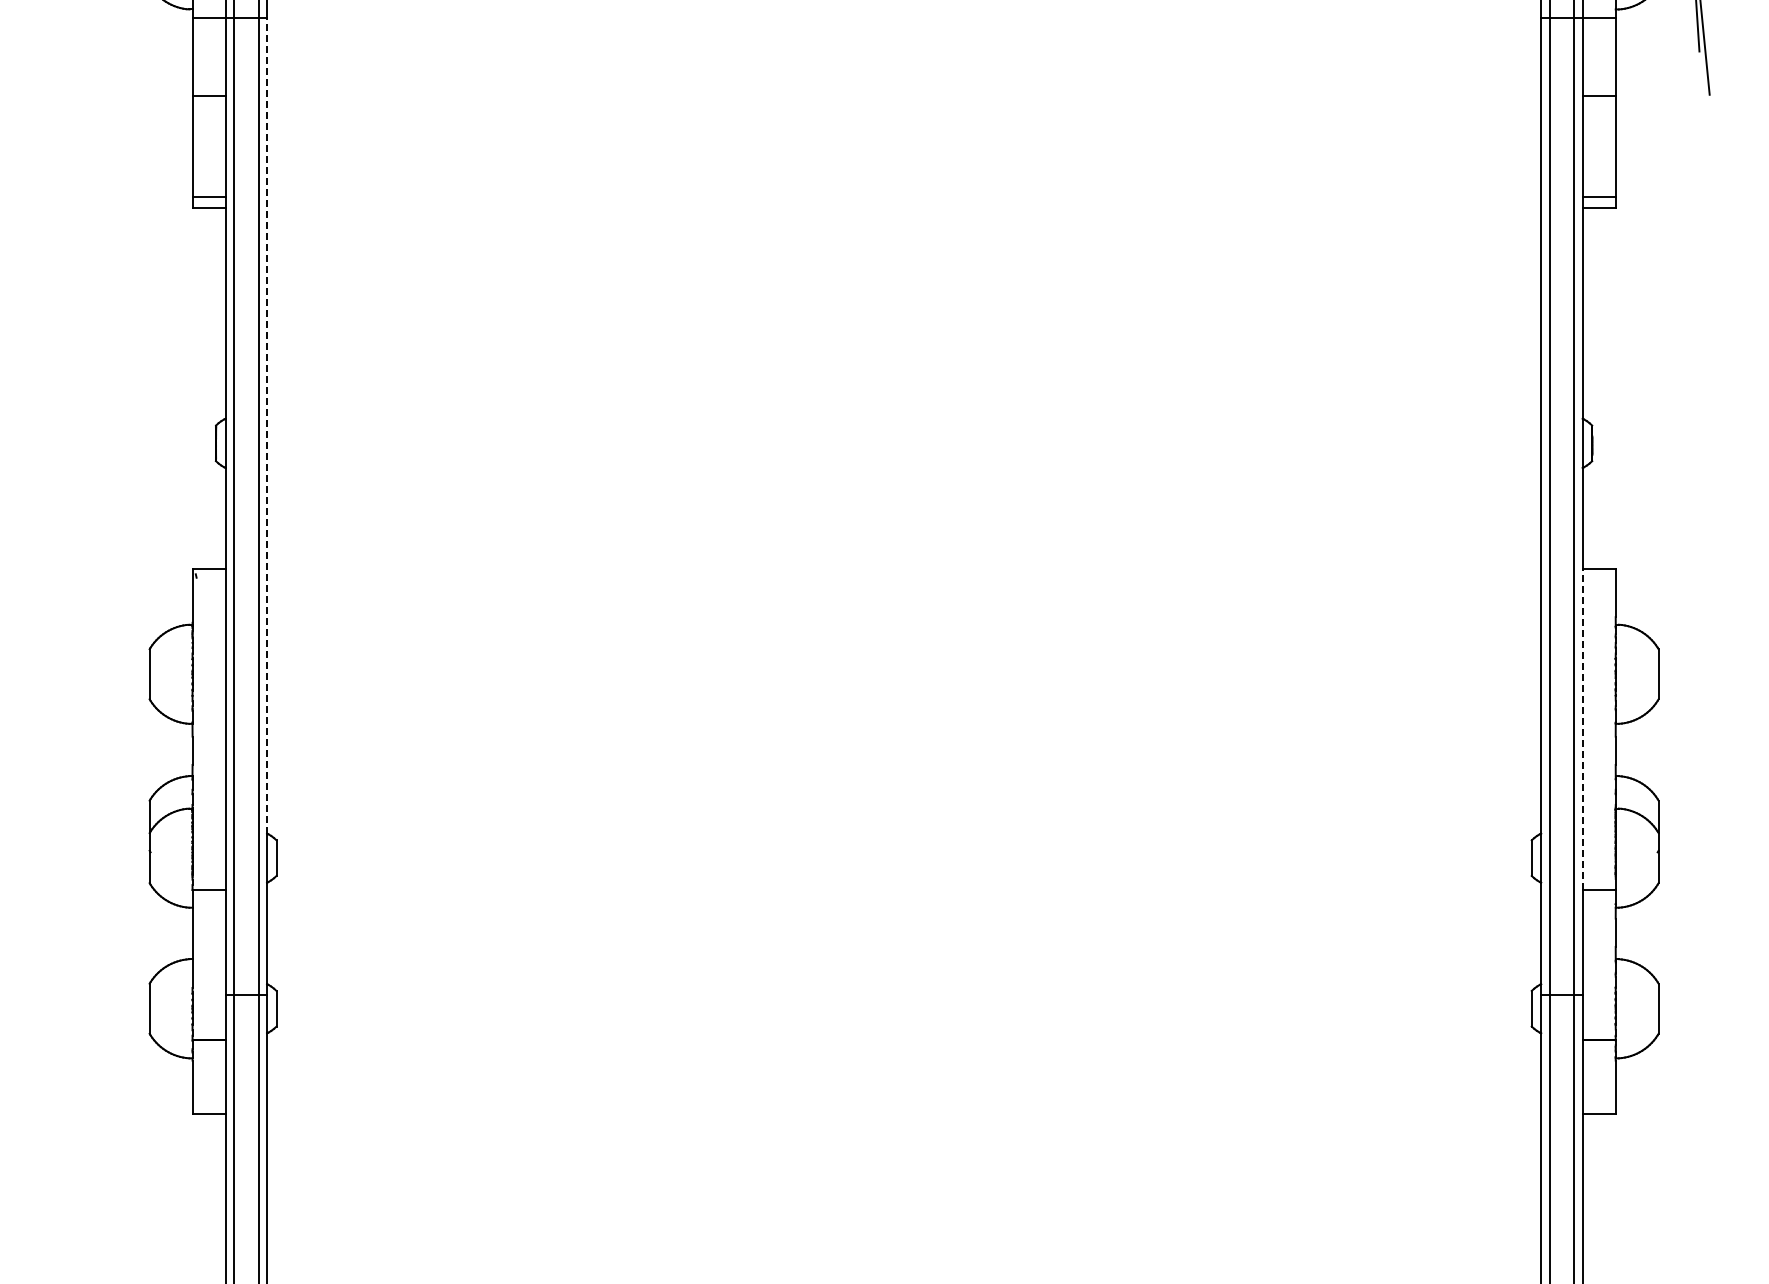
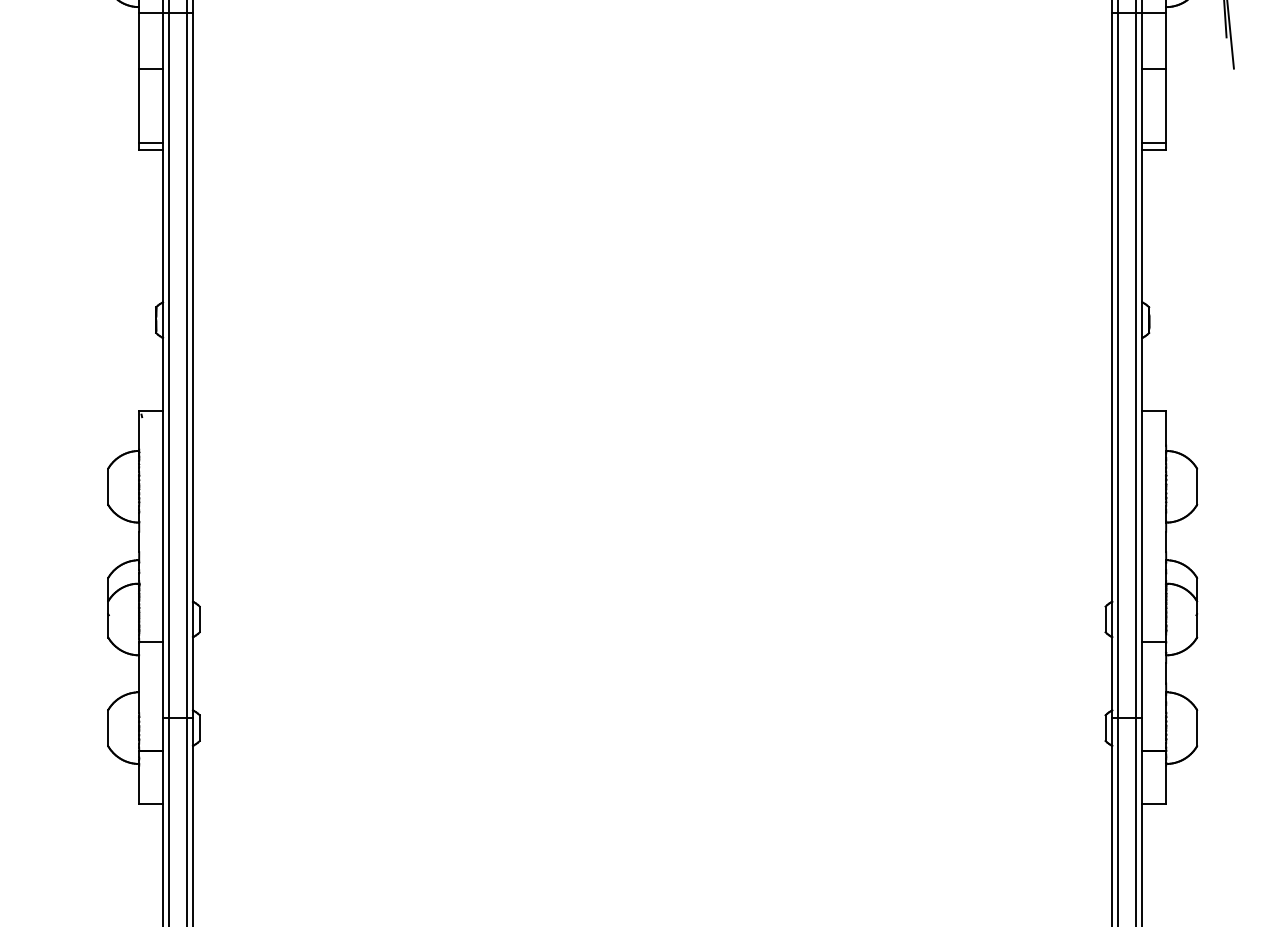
line: (267, 425) -> (193, 307), dashed -> solid
line: (1582, 729) -> (1142, 526), dashed -> solid

